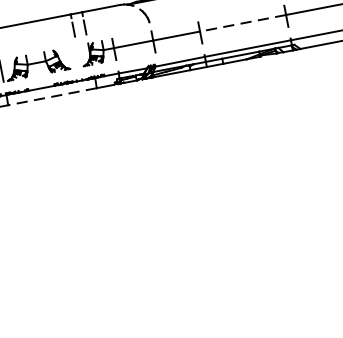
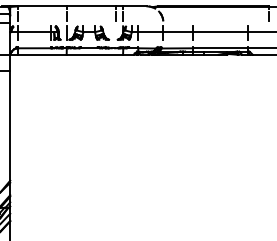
line: (243, 23) -> (220, 32), dashed -> solid
line: (51, 96) -> (94, 54), dashed -> solid

